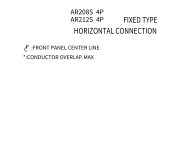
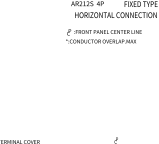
text: (60, 51) -> (103, 35), moved

